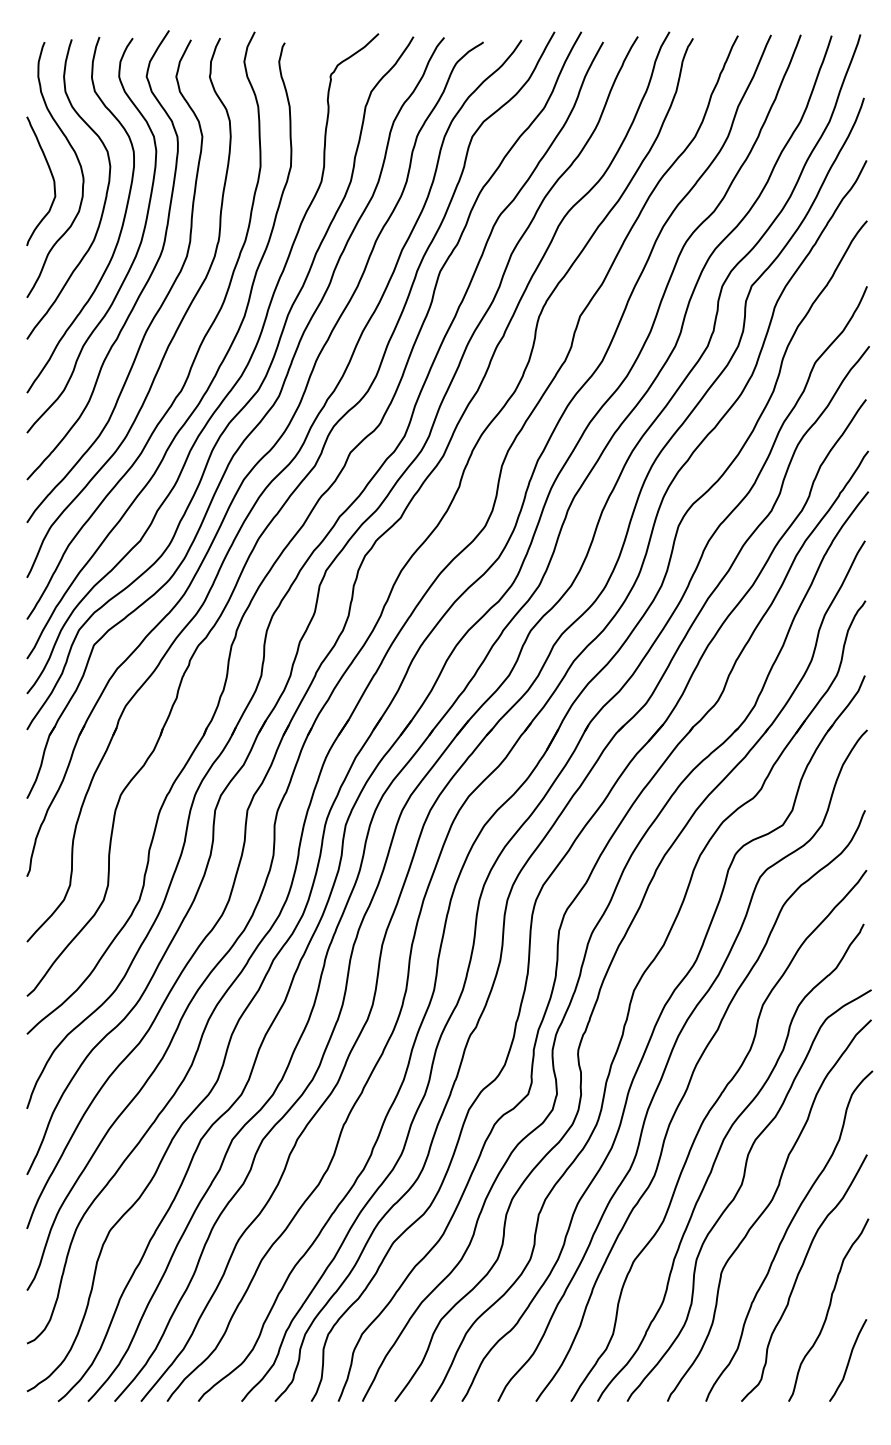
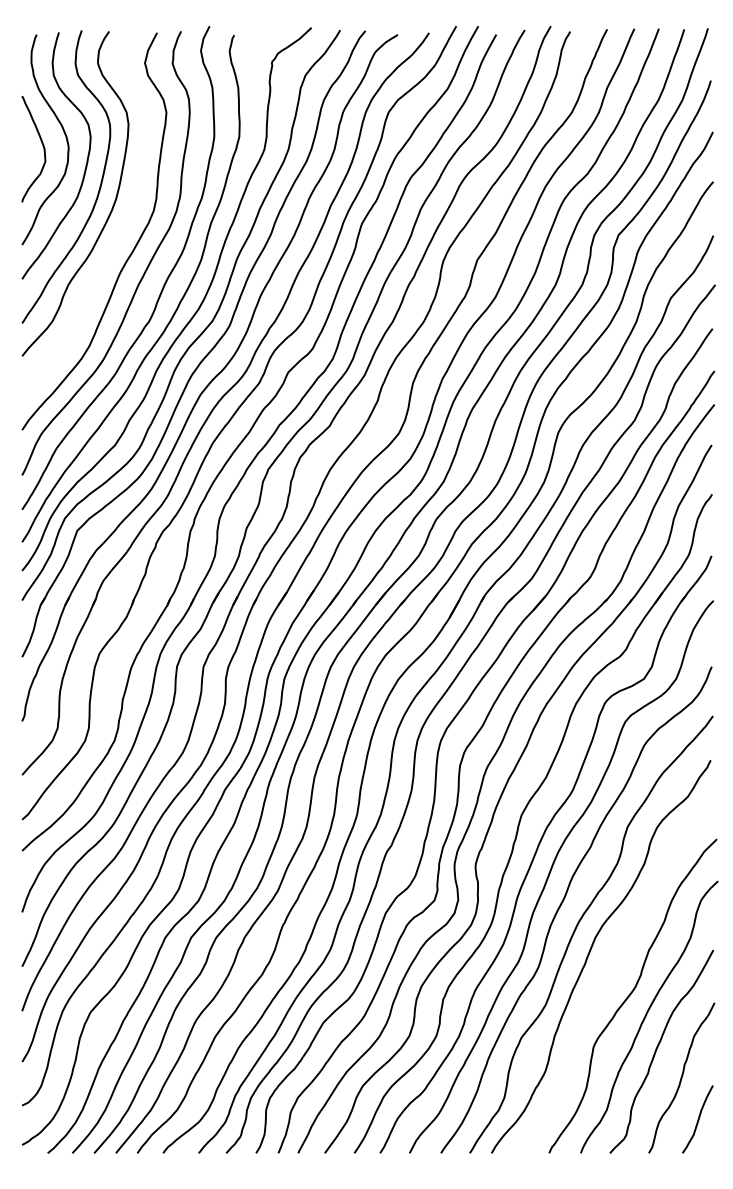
curve: (145, 282) -> (119, 232), removed
curve: (739, 1191) -> (608, 980), removed

